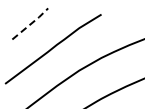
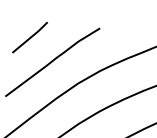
line: (31, 23) -> (31, 37), dashed -> solid

